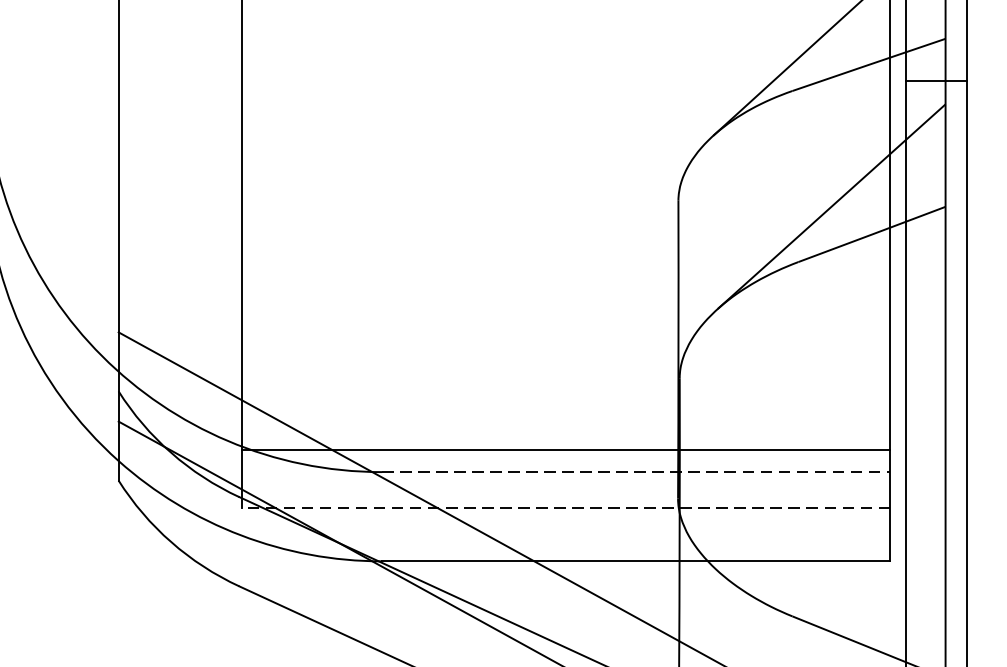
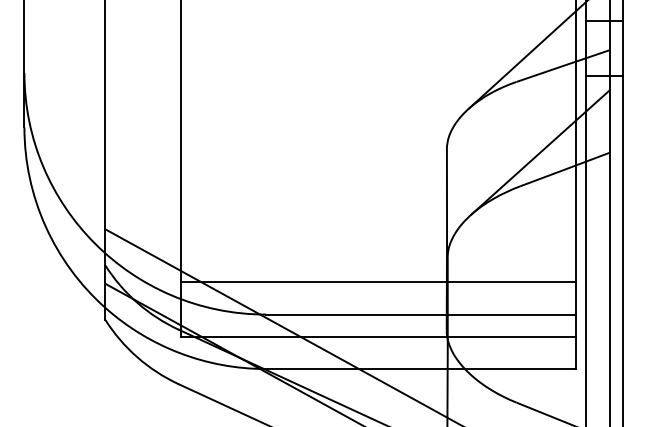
line: (566, 450) -> (378, 282), moved
line: (636, 472) -> (421, 314), dashed -> solid
line: (566, 508) -> (378, 336), dashed -> solid

